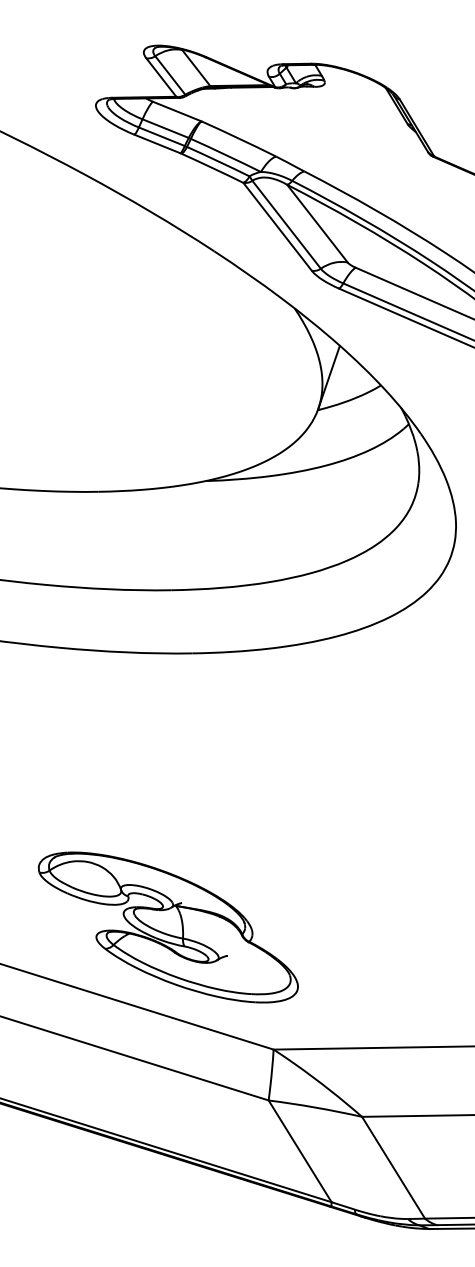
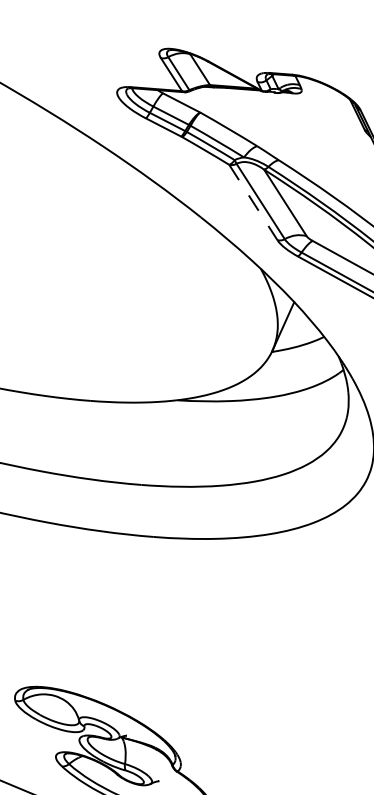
line: (277, 226) -> (253, 202), solid -> dashed

